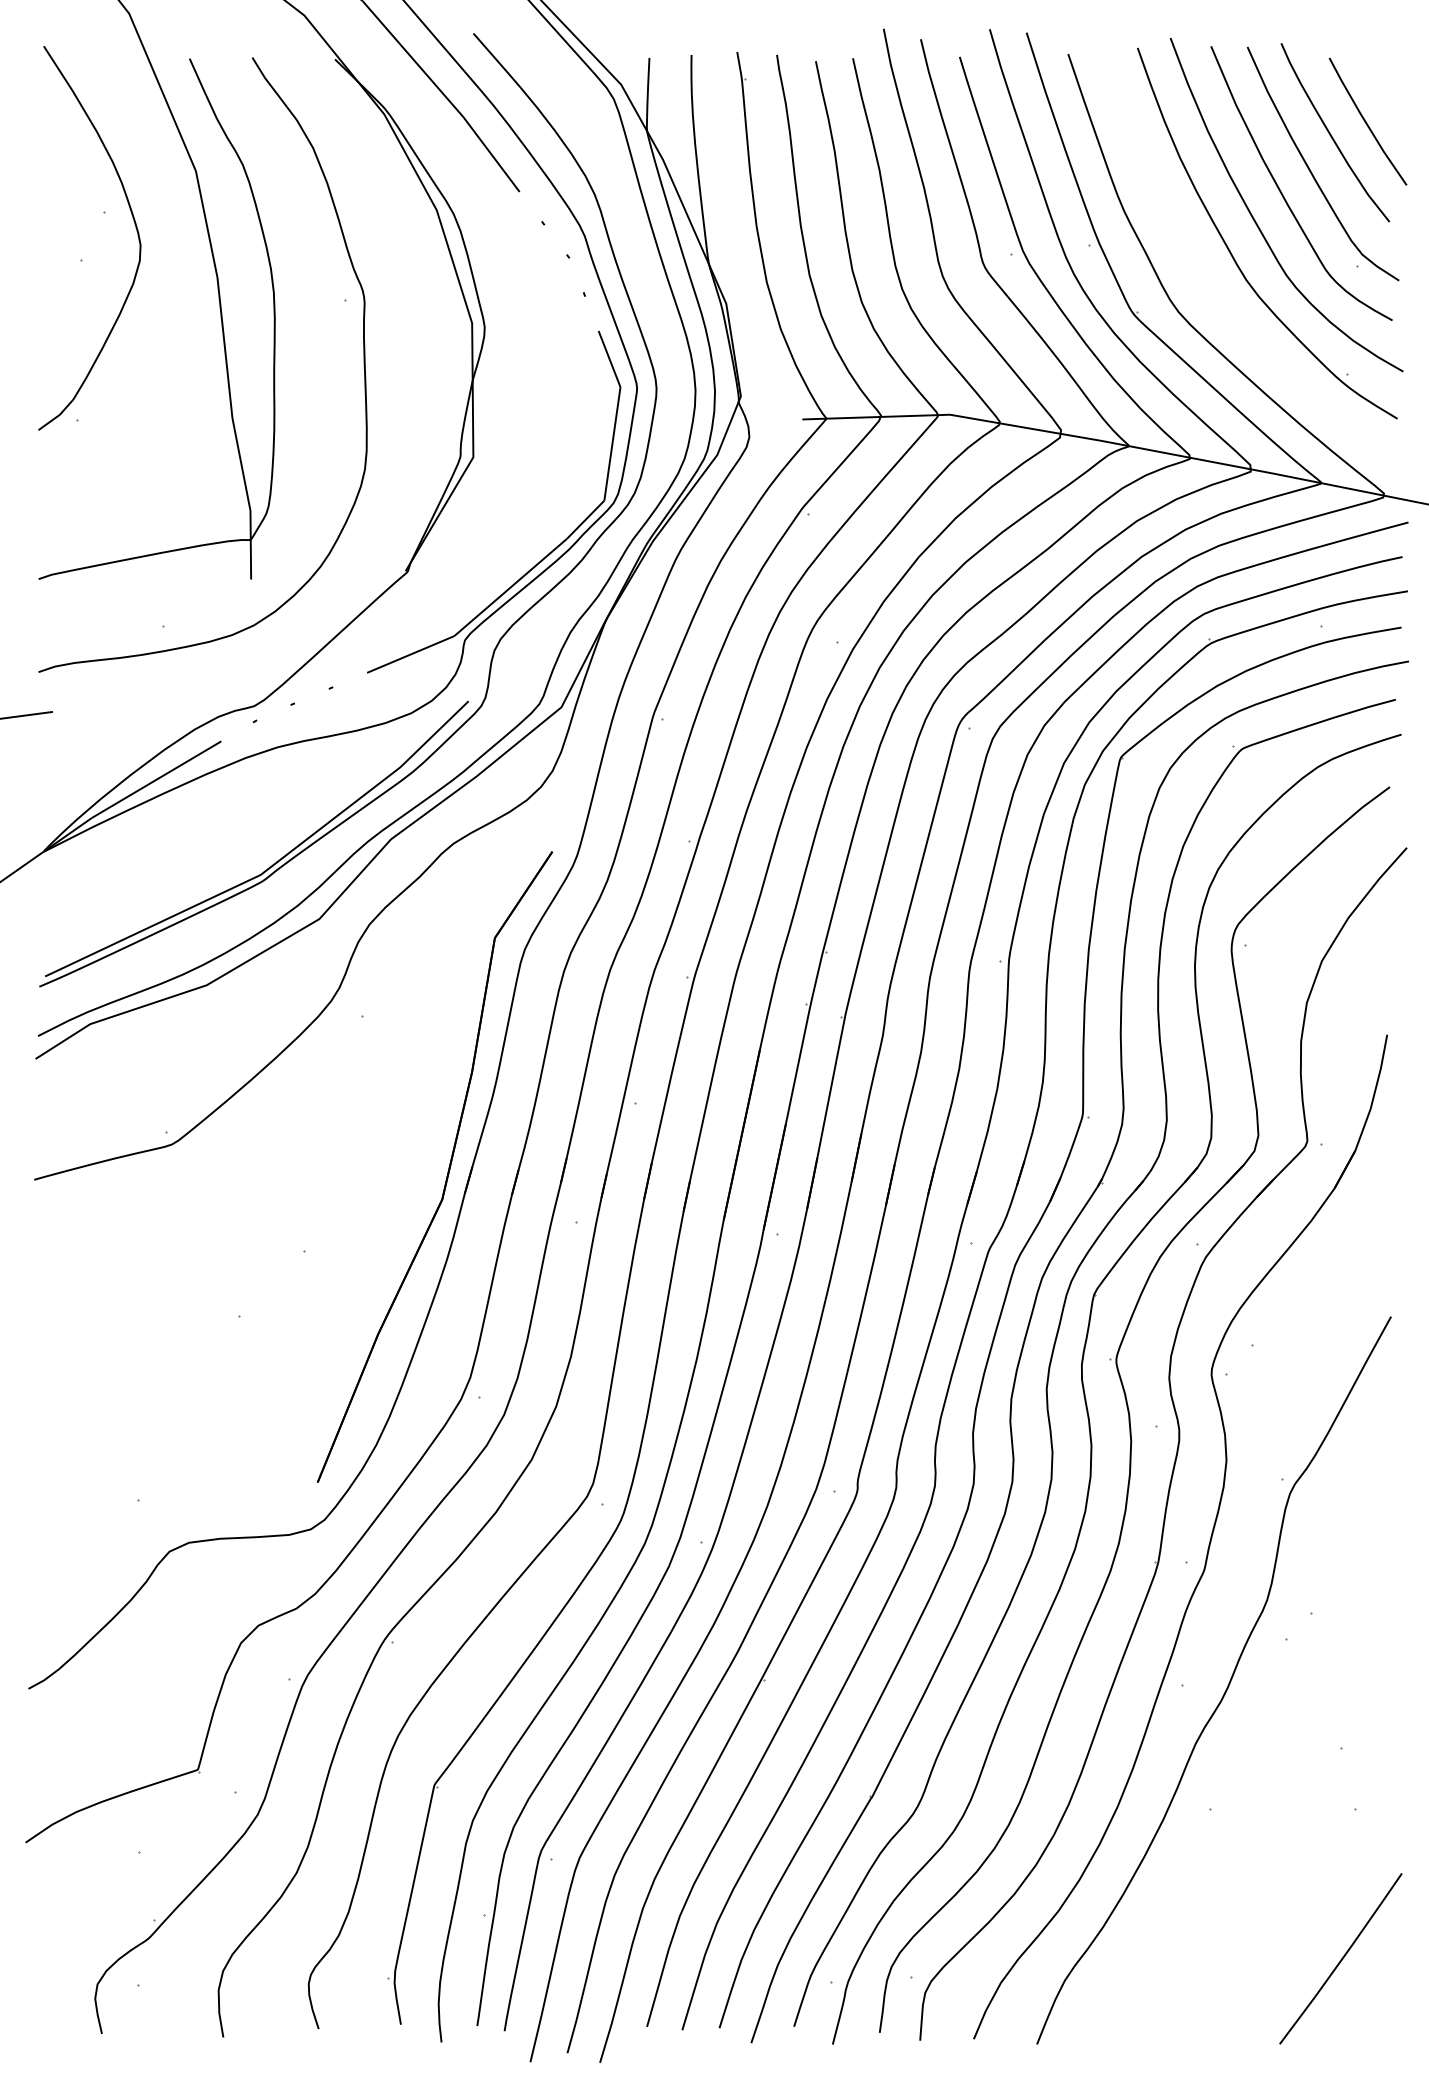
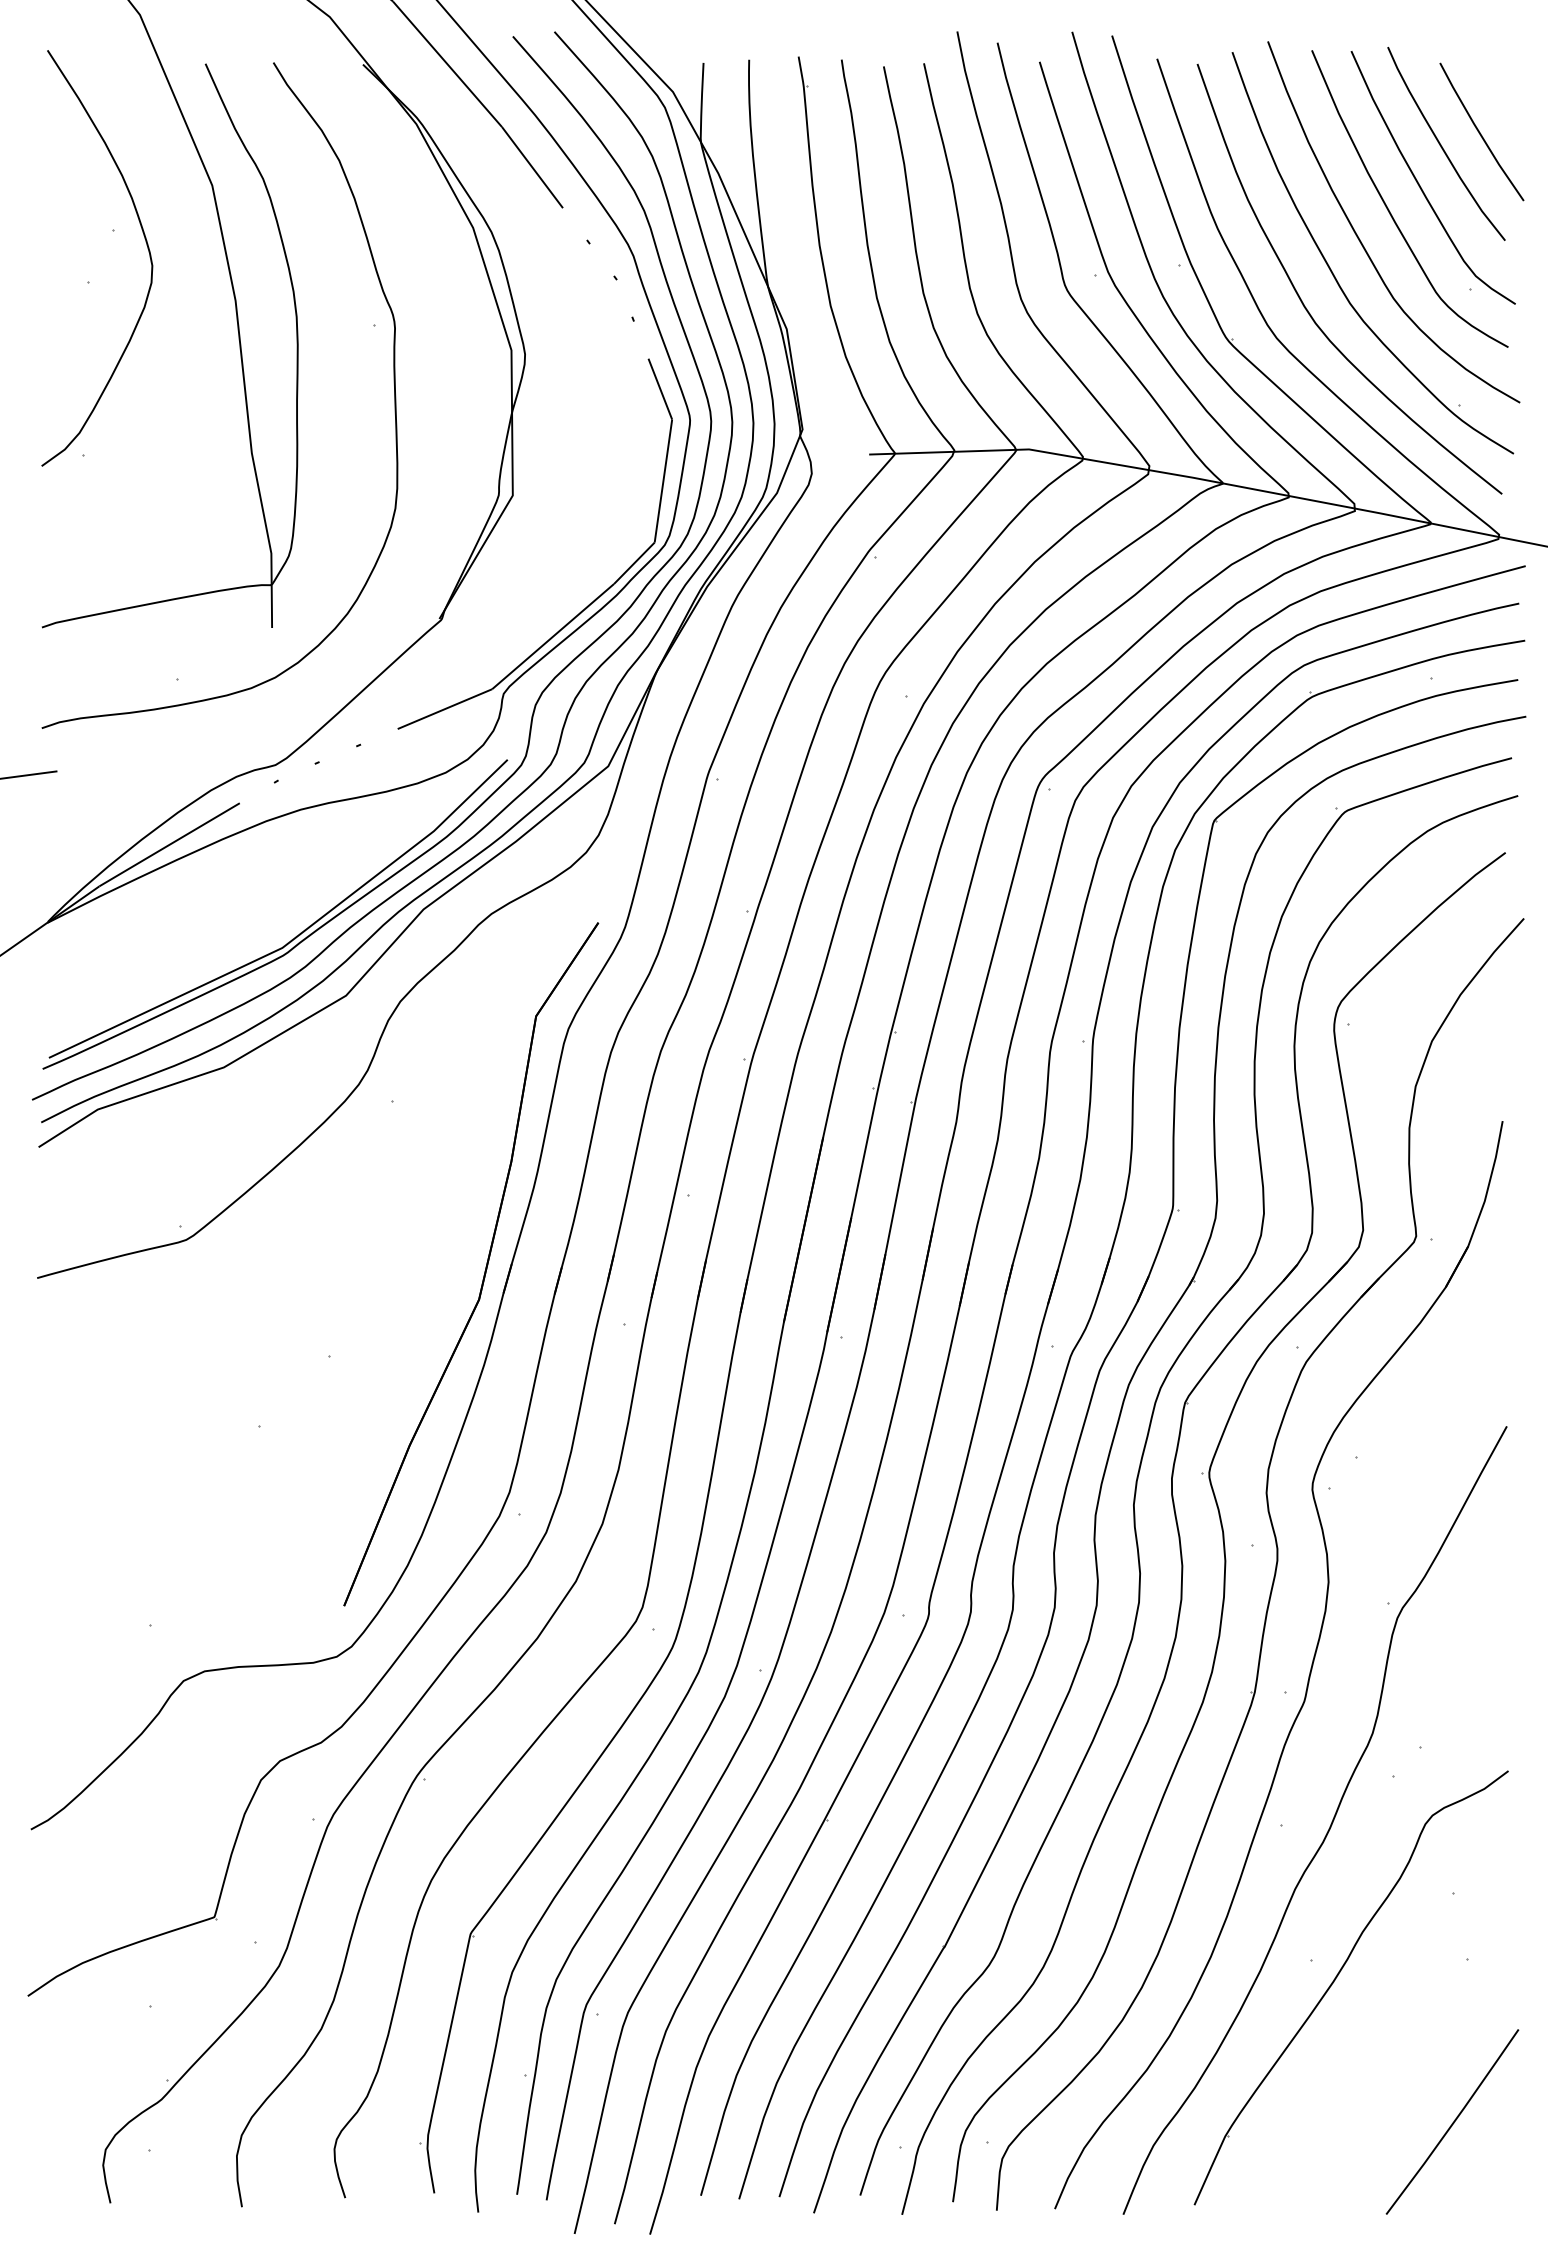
curve: (1206, 283) -> (1306, 307), added
curve: (532, 640) -> (576, 694), added
part: (1234, 1825) -> (1337, 1977), added

